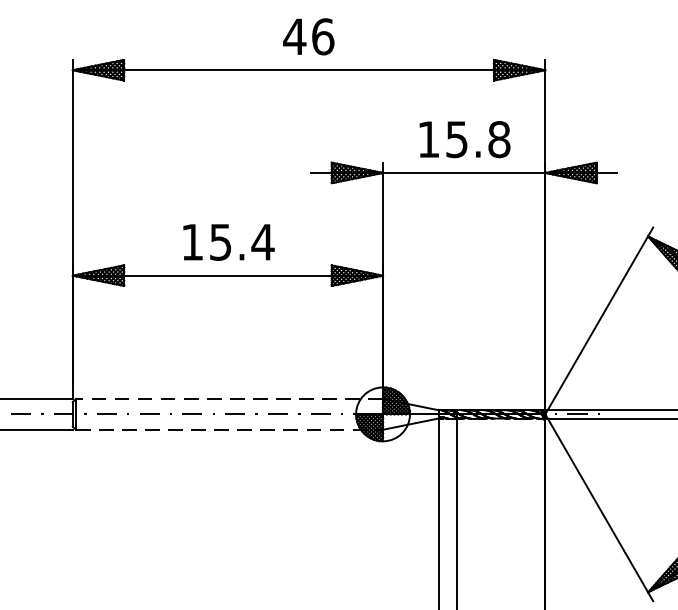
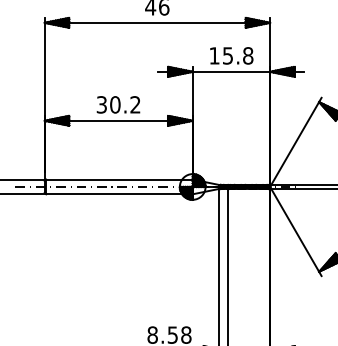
text: (227, 241) -> (118, 104), 15.4 -> 30.2
line: (227, 398) -> (118, 179), dashed -> solid
line: (229, 430) -> (119, 194), dashed -> solid

